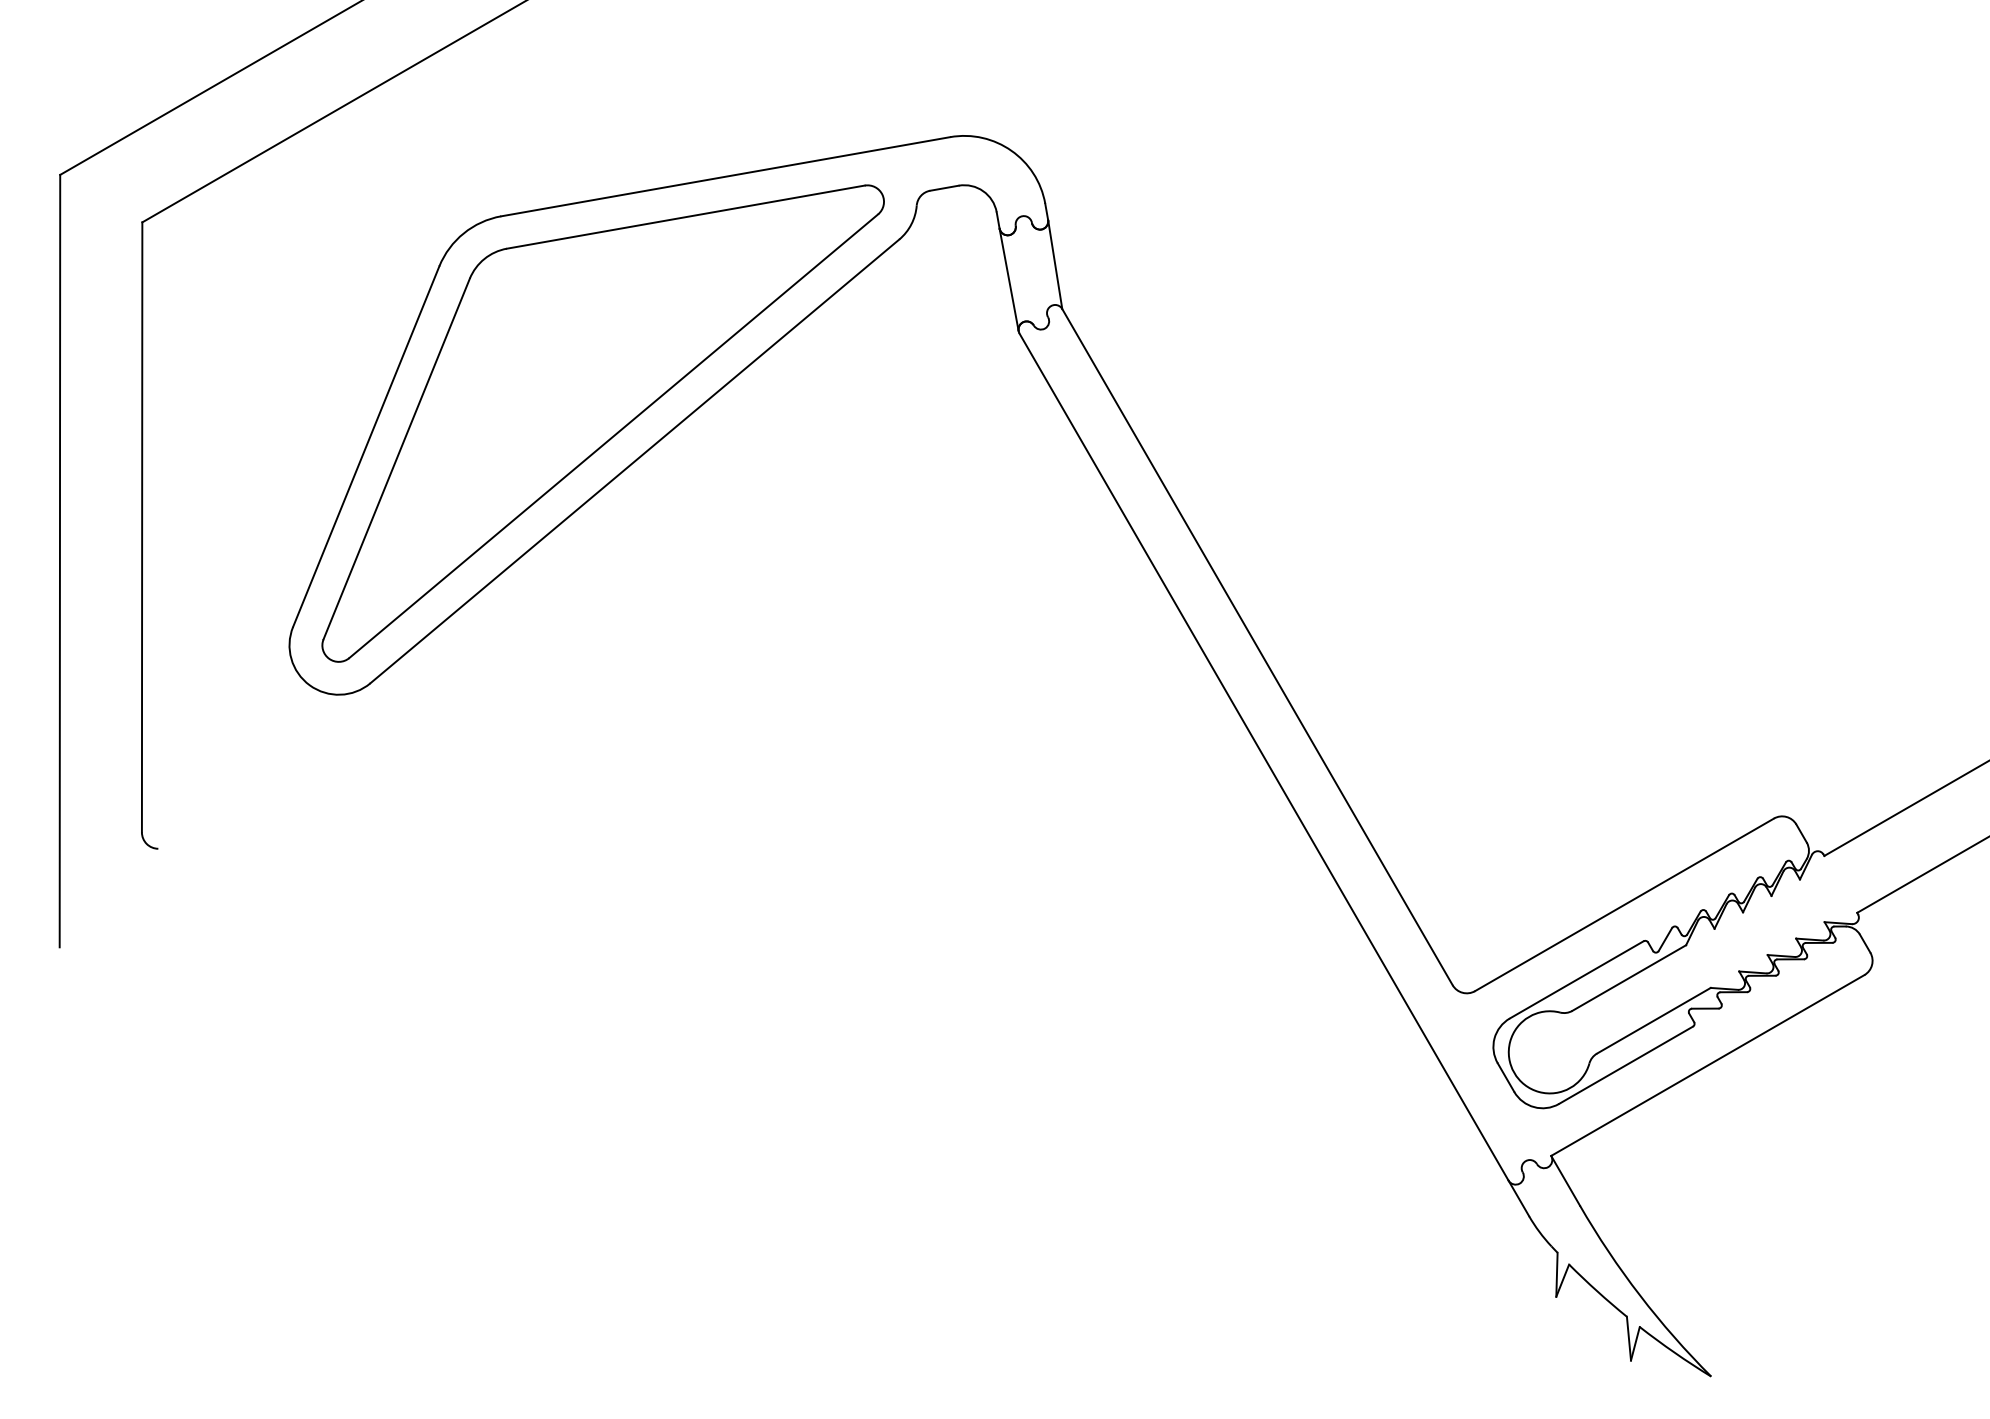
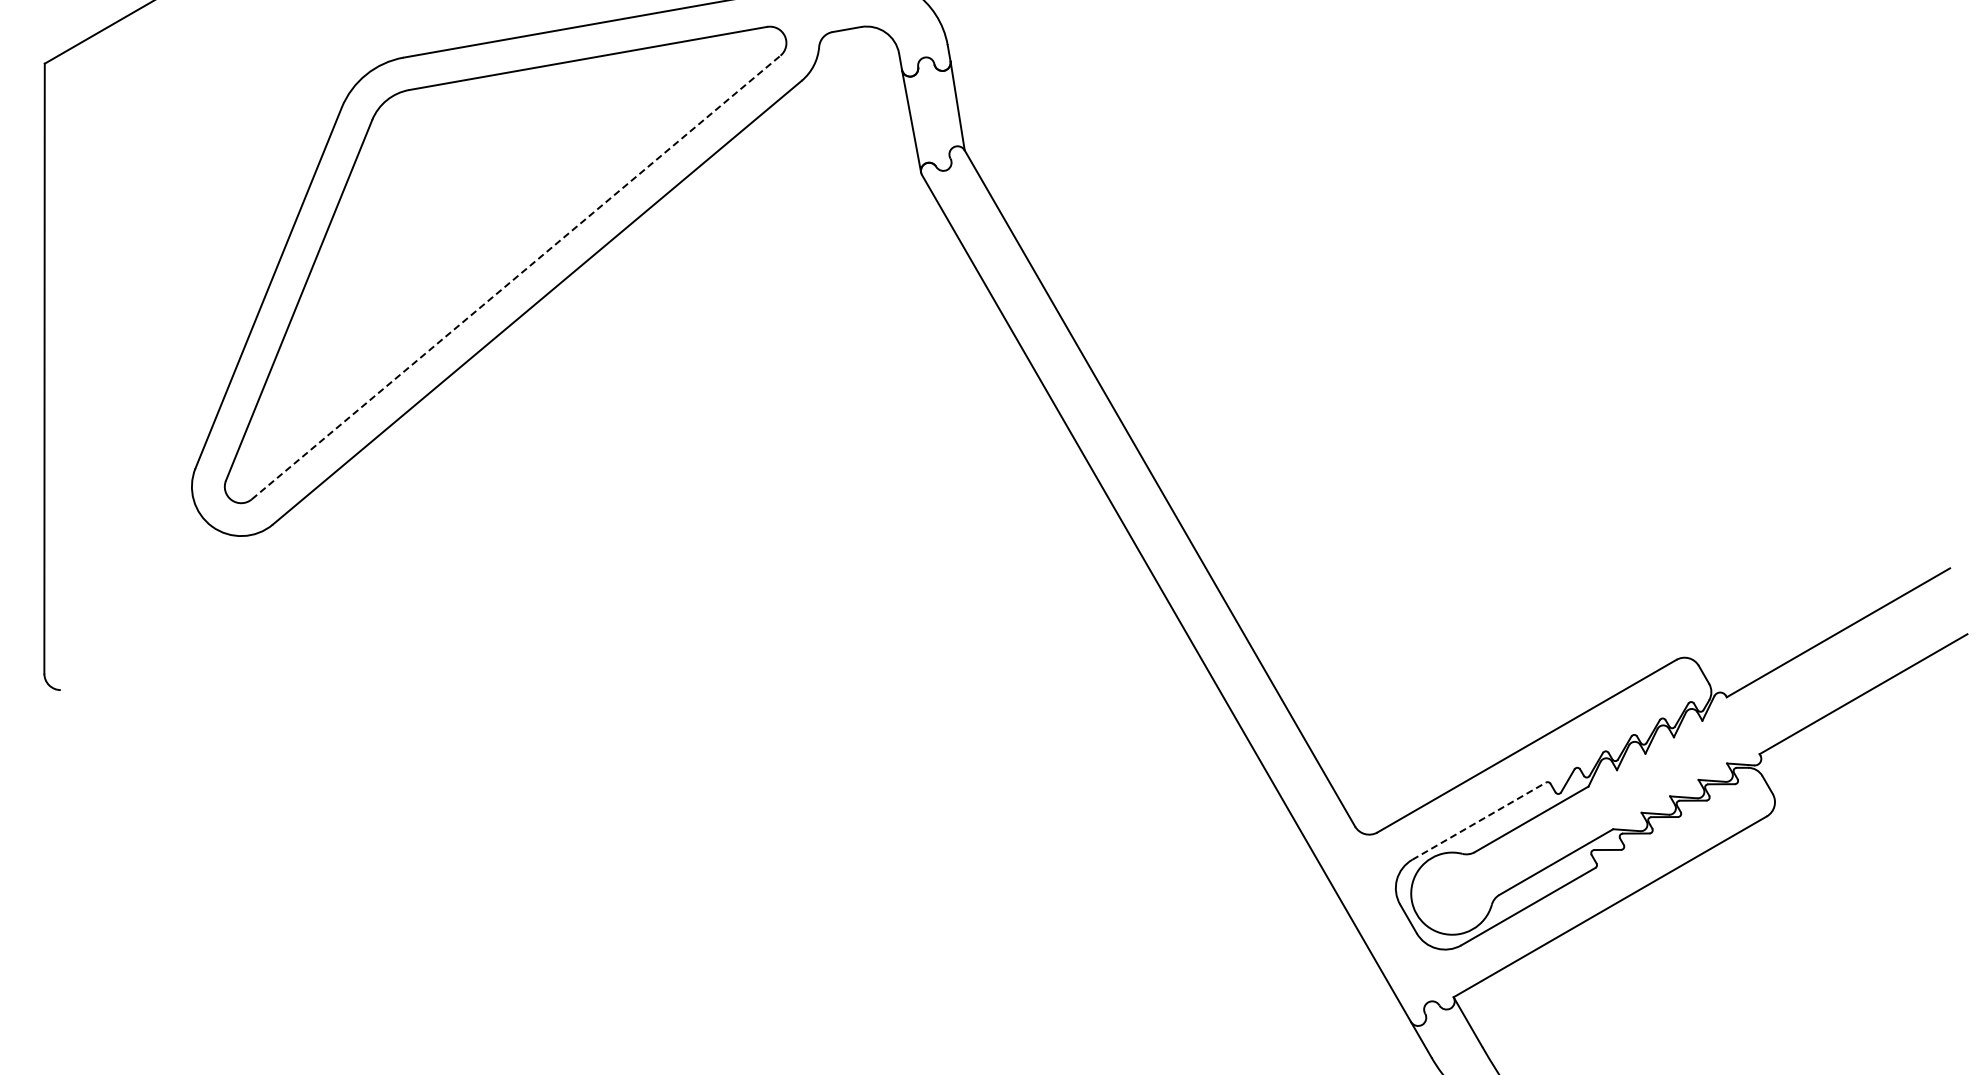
line: (614, 435) -> (516, 276), solid -> dashed
line: (1577, 979) -> (1479, 820), solid -> dashed

